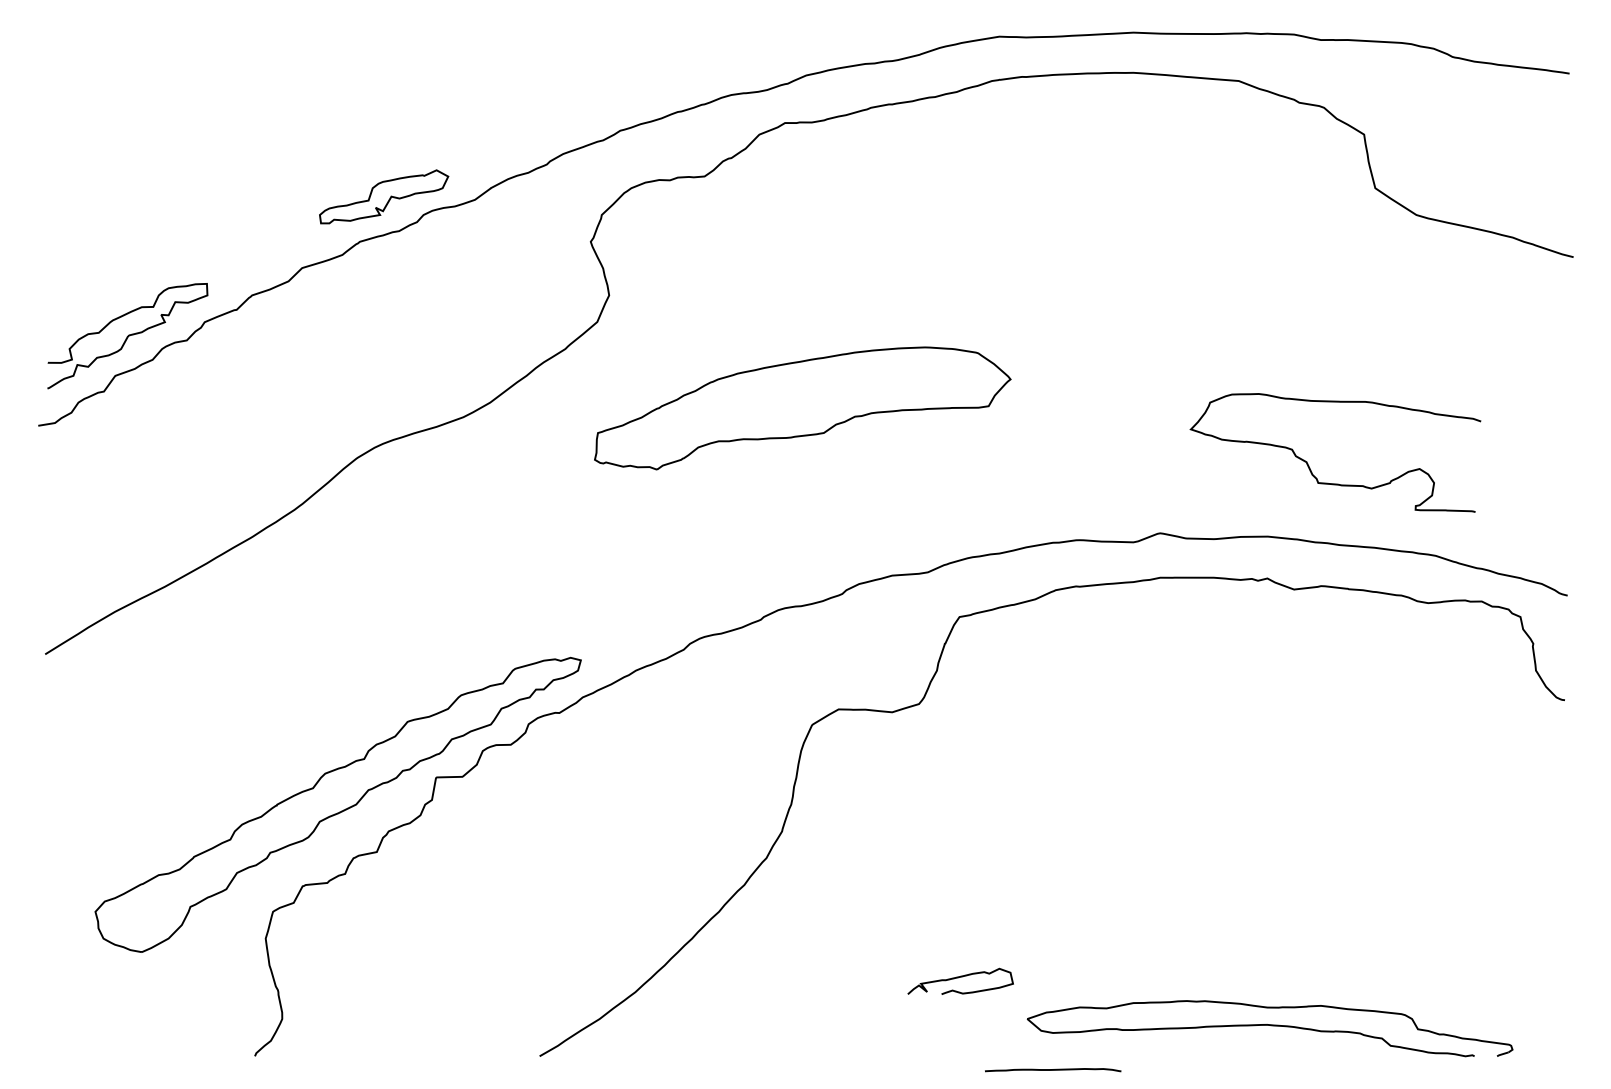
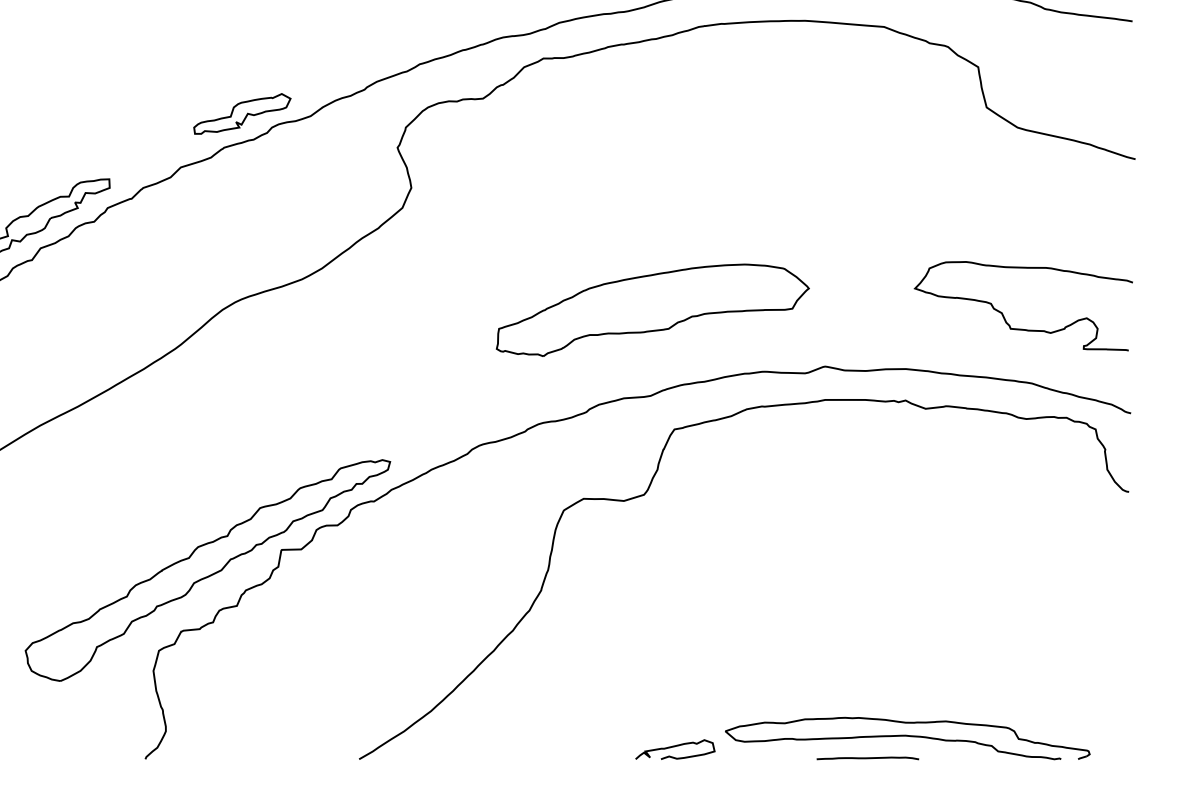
part: (802, 408) -> (652, 310), moved
curve: (1309, 465) -> (1004, 315), moved
curve: (958, 978) -> (673, 747), moved
curve: (1053, 1070) -> (868, 758), moved

